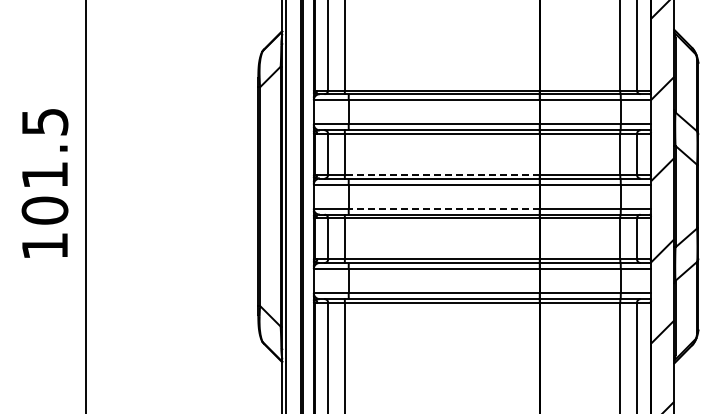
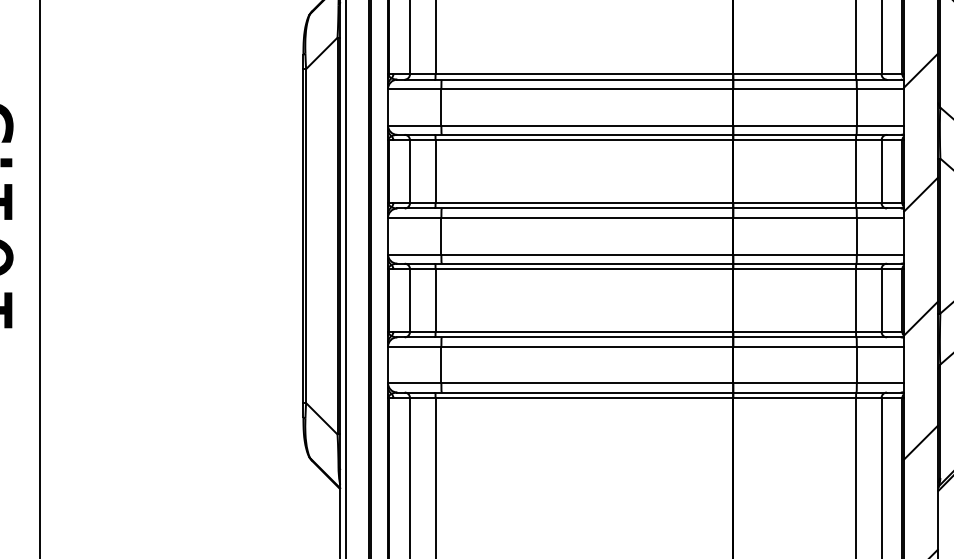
line: (441, 174) -> (583, 202), dashed -> solid
line: (444, 208) -> (587, 254), dashed -> solid

